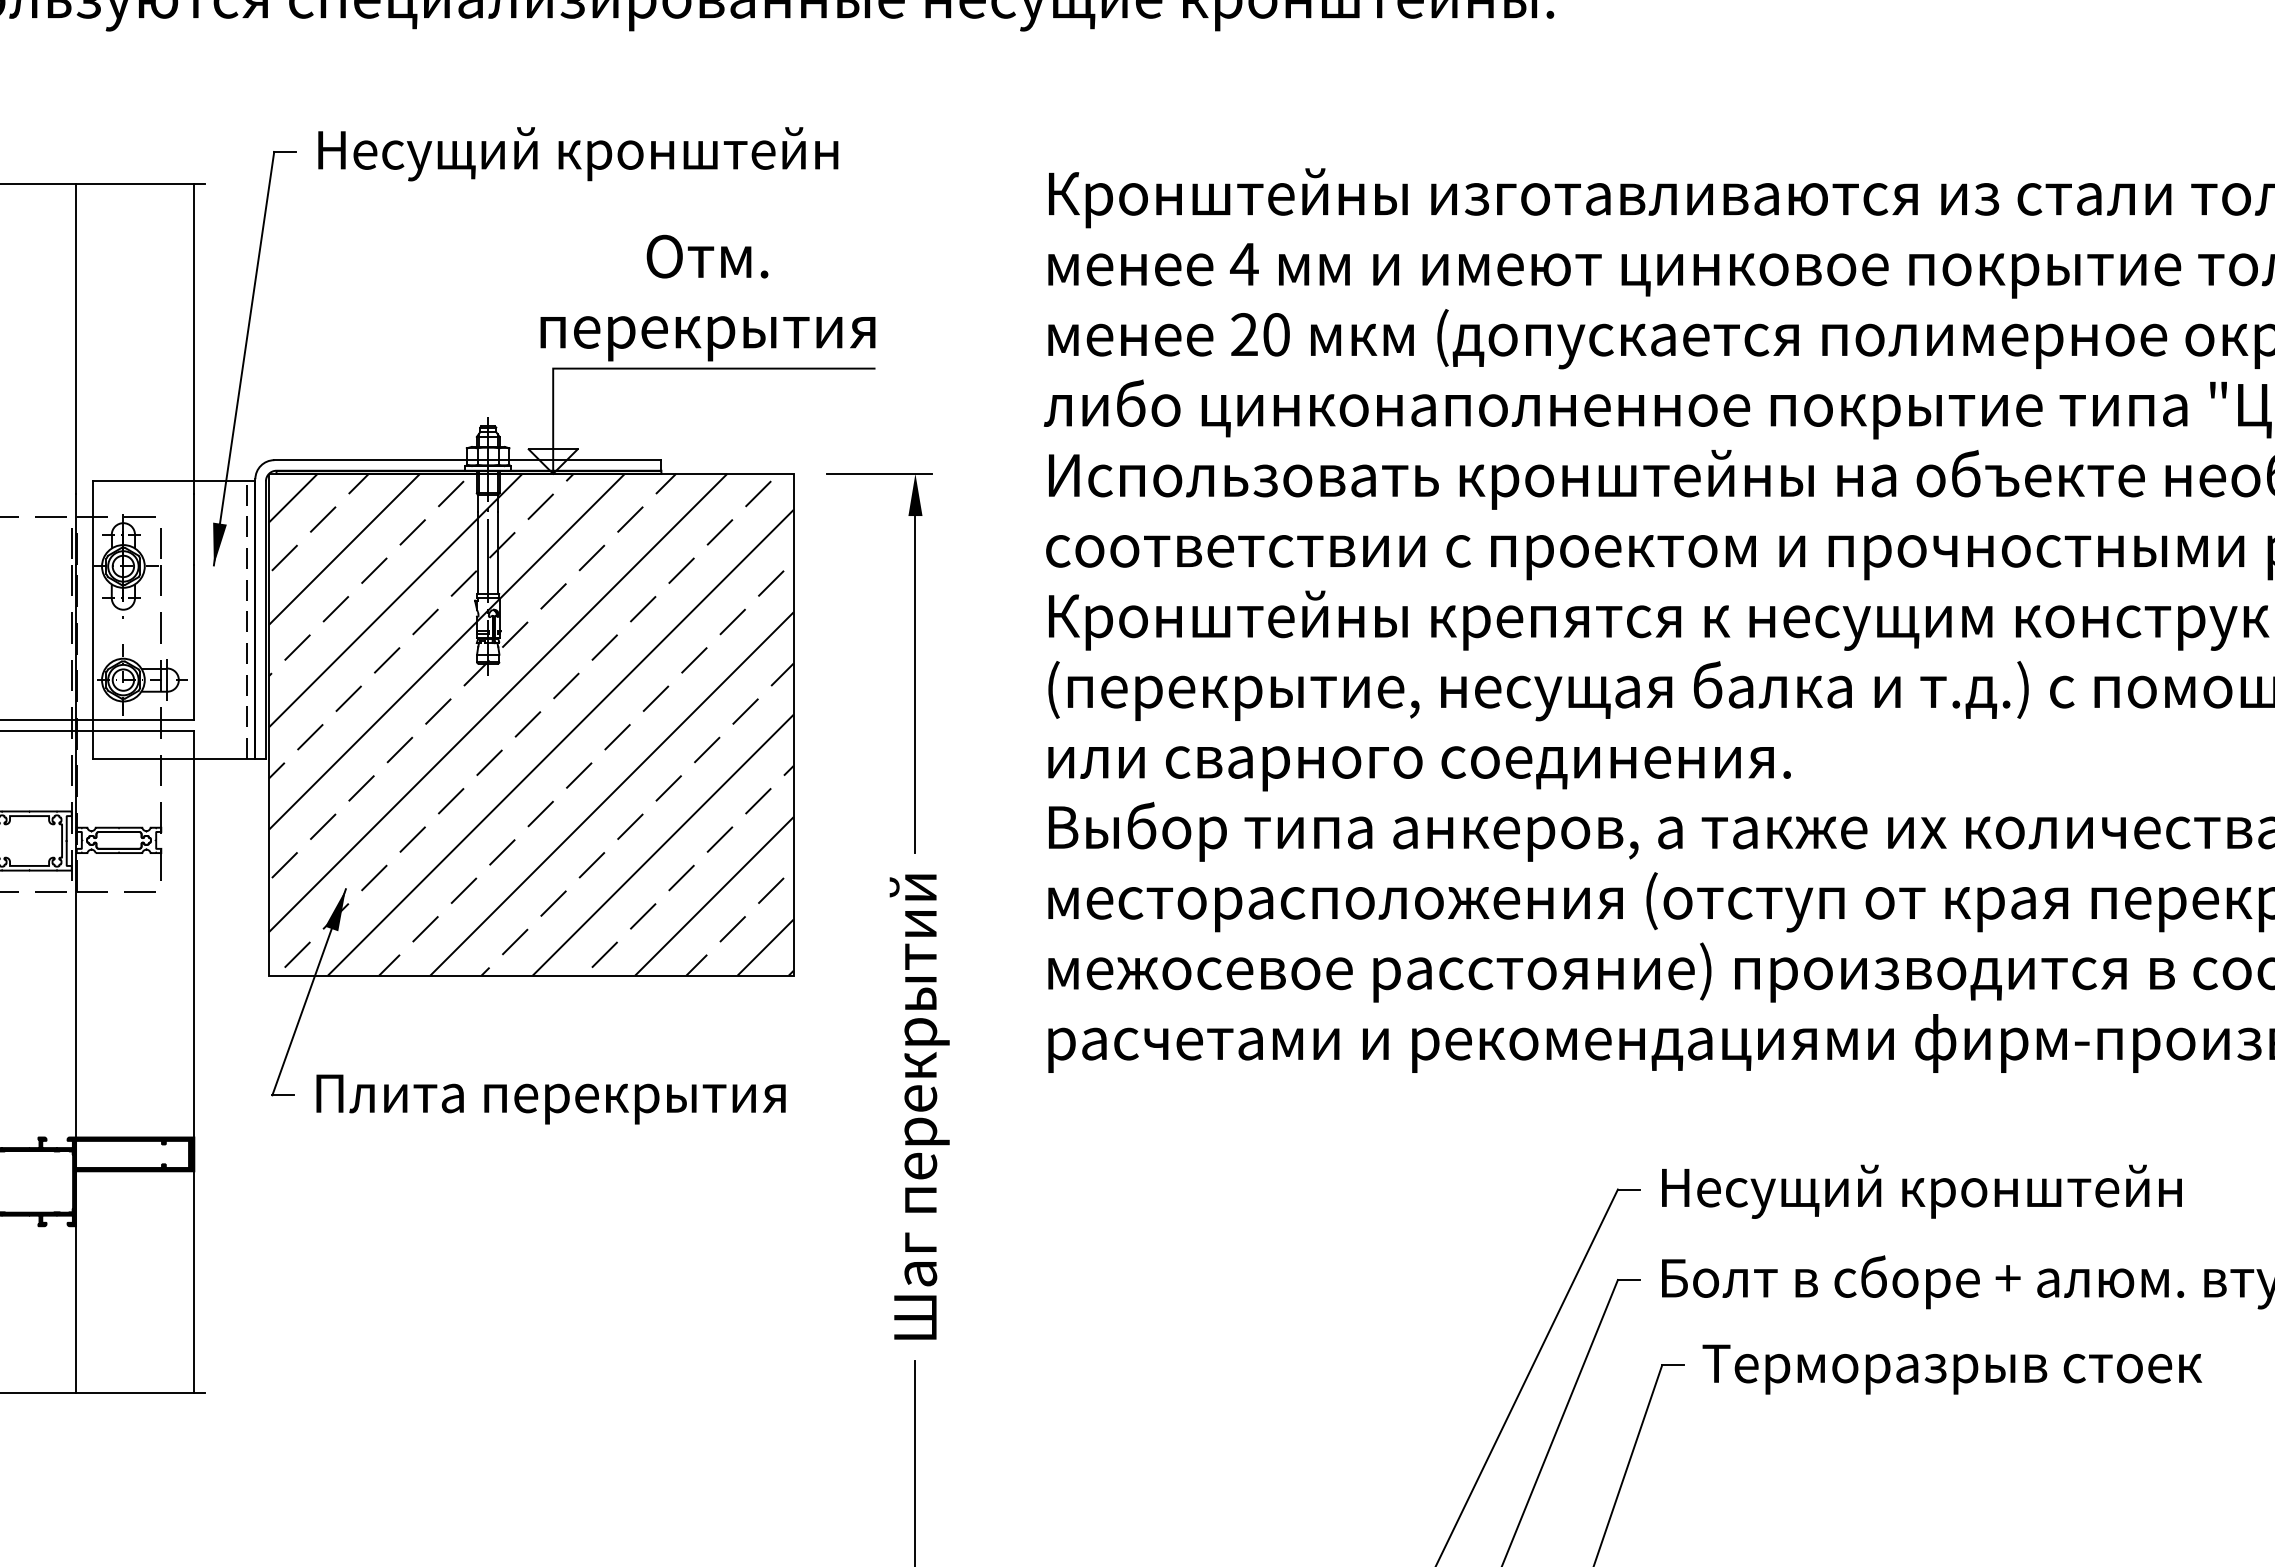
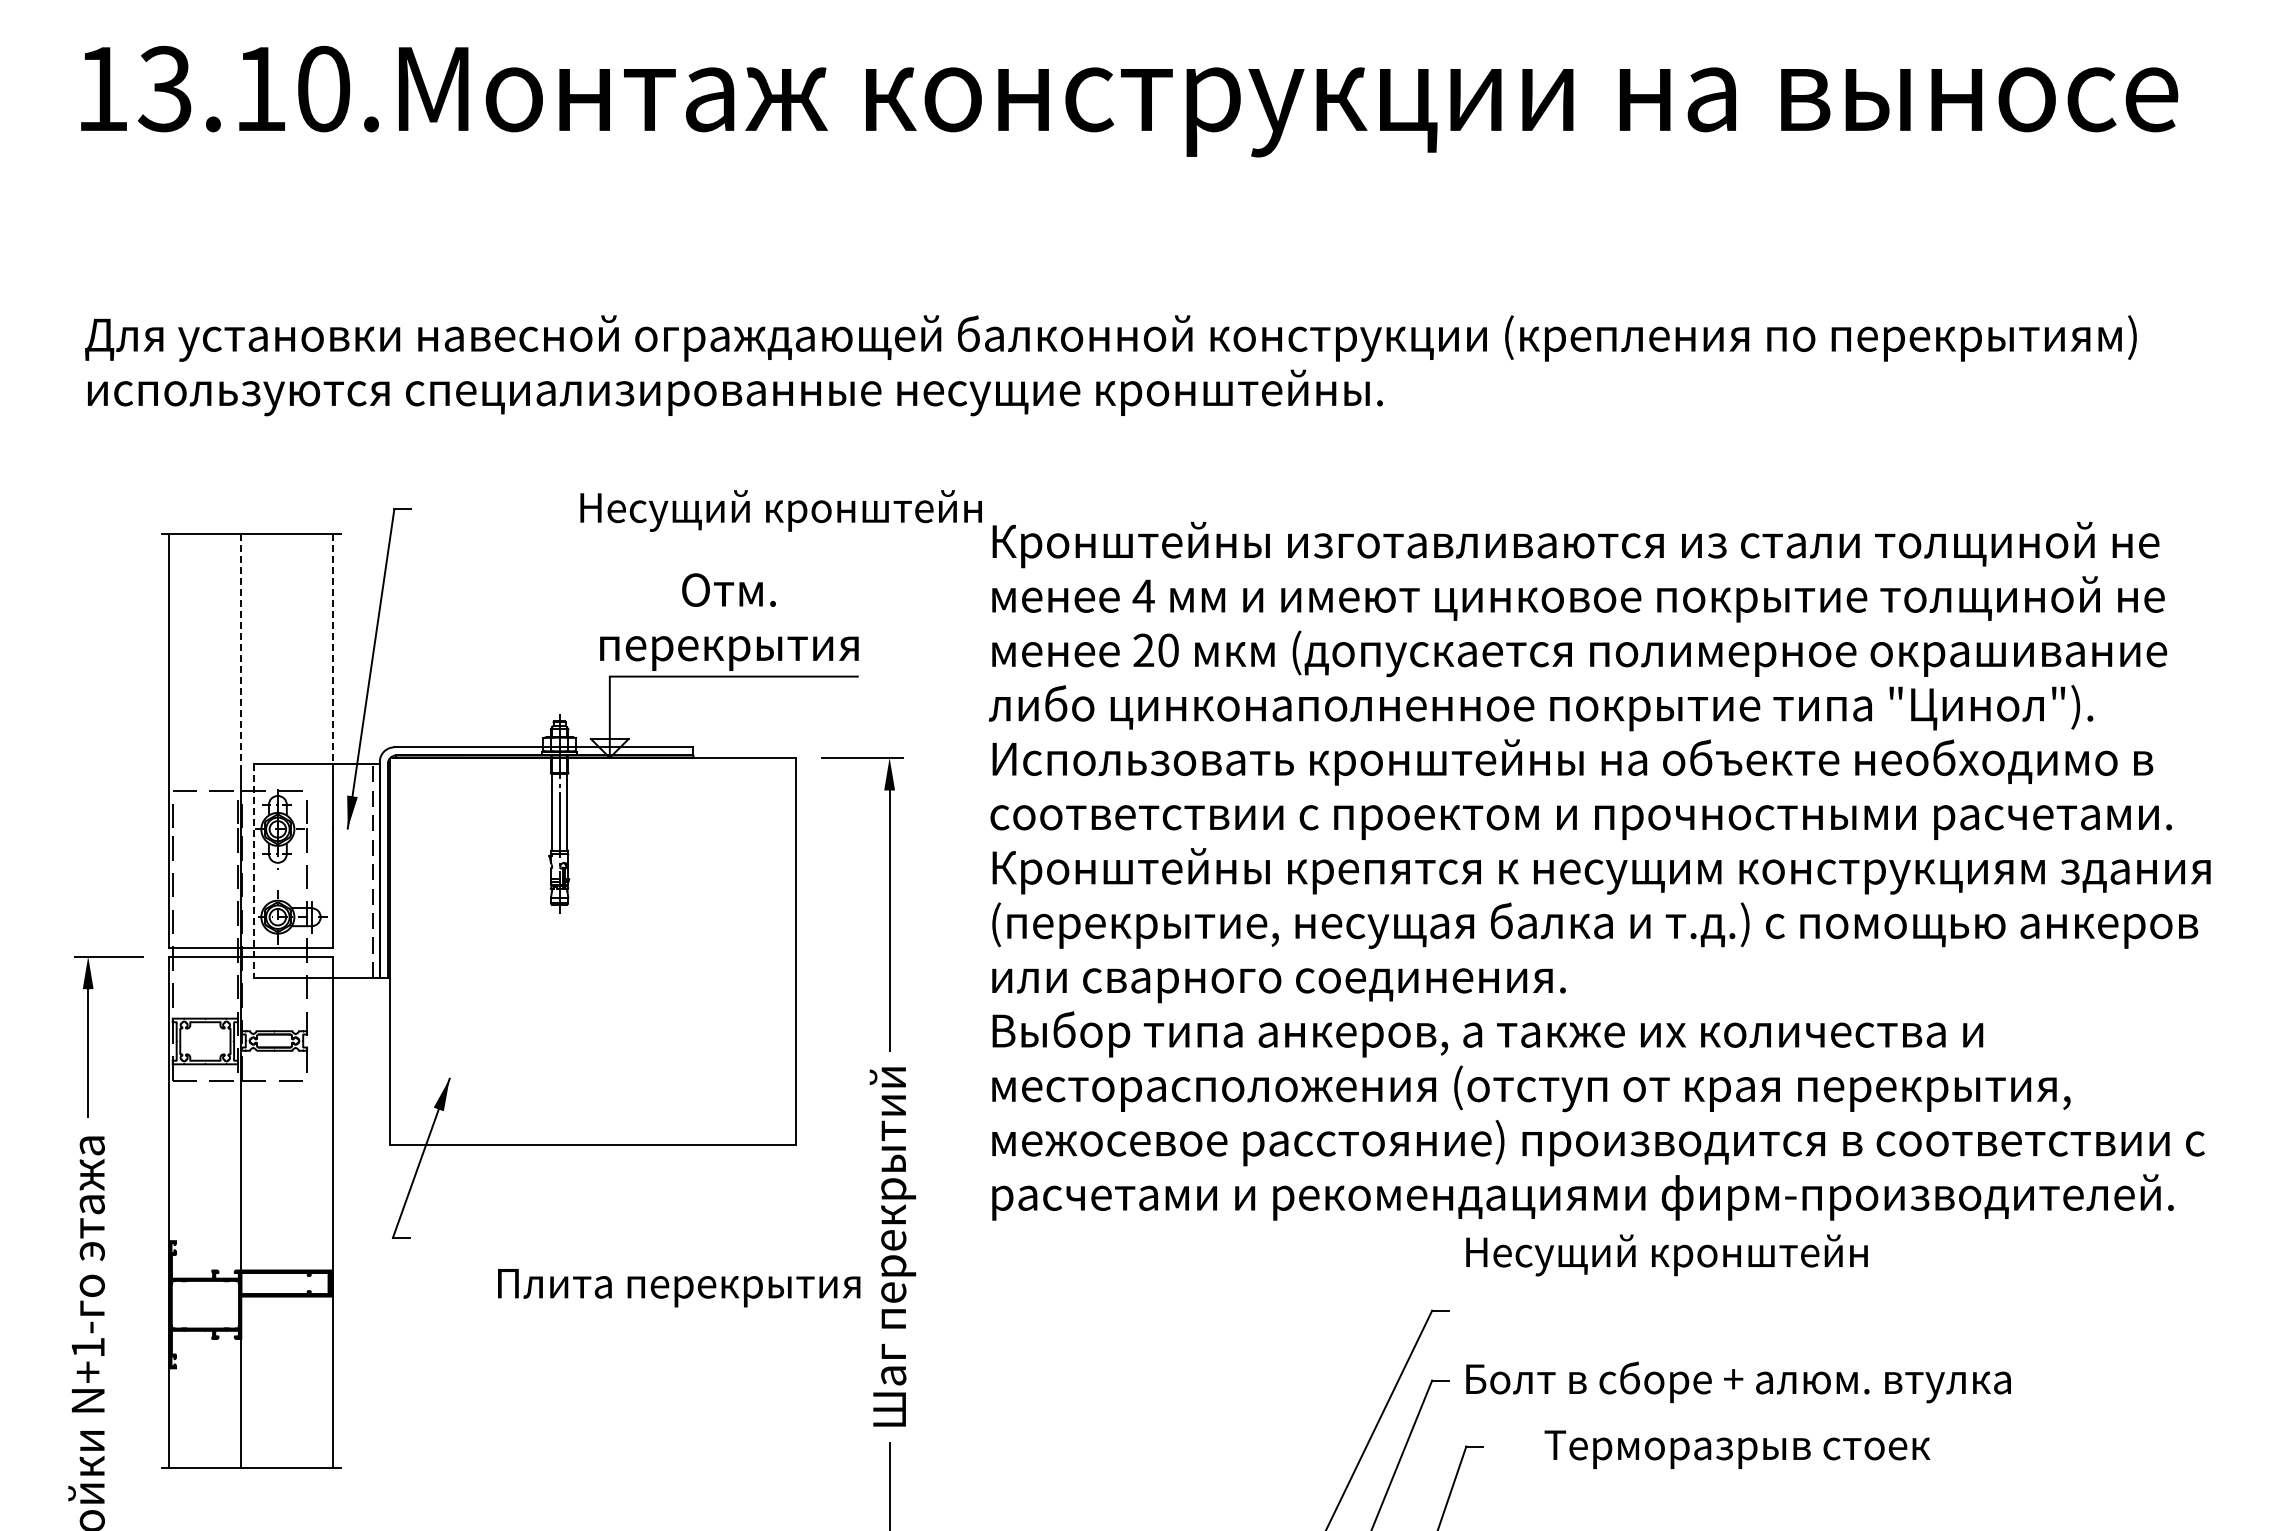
text: (577, 153) -> (780, 510), moved
line: (76, 338) -> (241, 653), solid -> dashed
line: (194, 338) -> (332, 653), solid -> dashed
line: (93, 620) -> (254, 871), solid -> dashed
hatch: (530, 724) -> (592, 951), removed
text: (551, 1099) -> (679, 1288), moved
text: (1921, 1191) -> (1666, 1255), moved
text: (1952, 1369) -> (1737, 1449), moved

